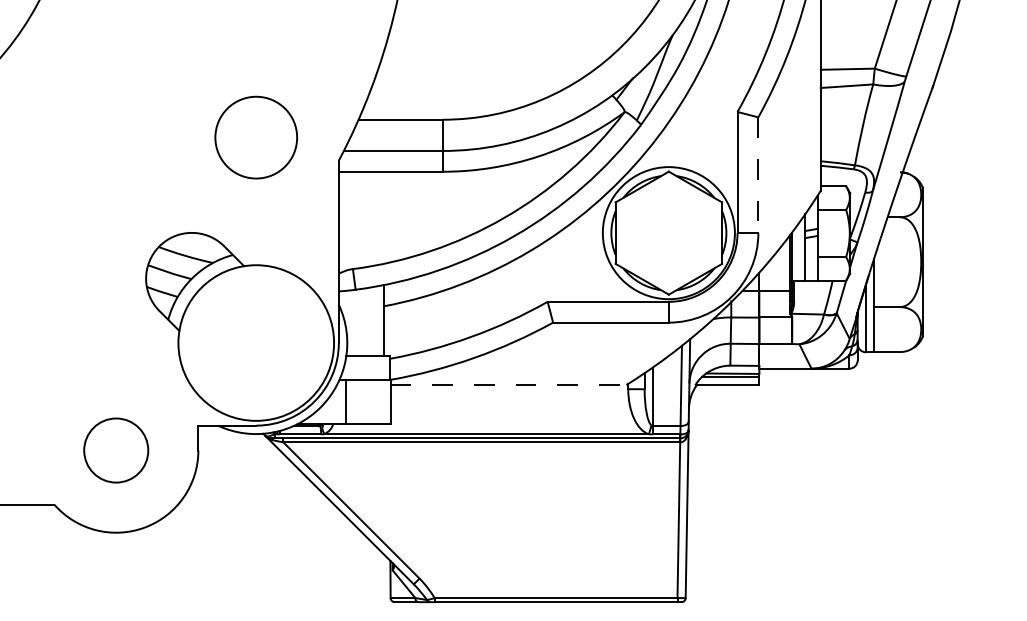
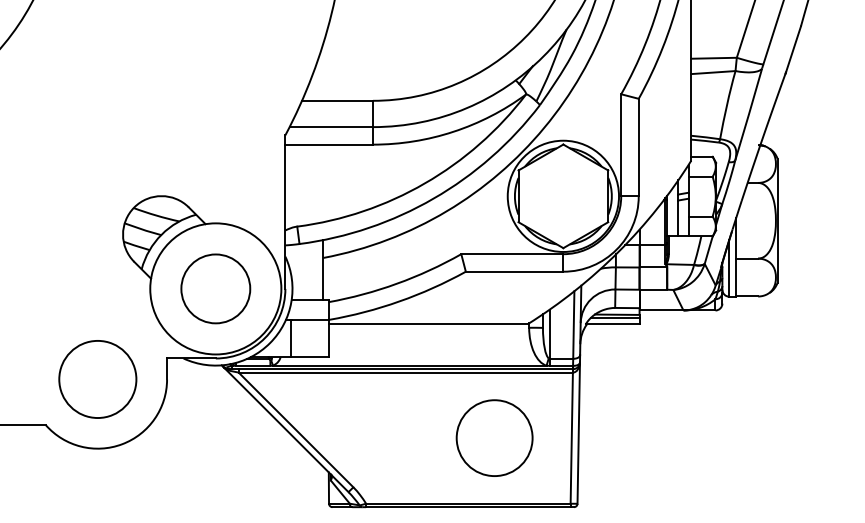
circle: (255, 137) -> (215, 288), moved
line: (758, 175) -> (638, 147), dashed -> solid
line: (508, 385) -> (428, 324), dashed -> solid
circle: (115, 450) -> (97, 379), size x1.43
circle: (587, 519) -> (494, 437), added

